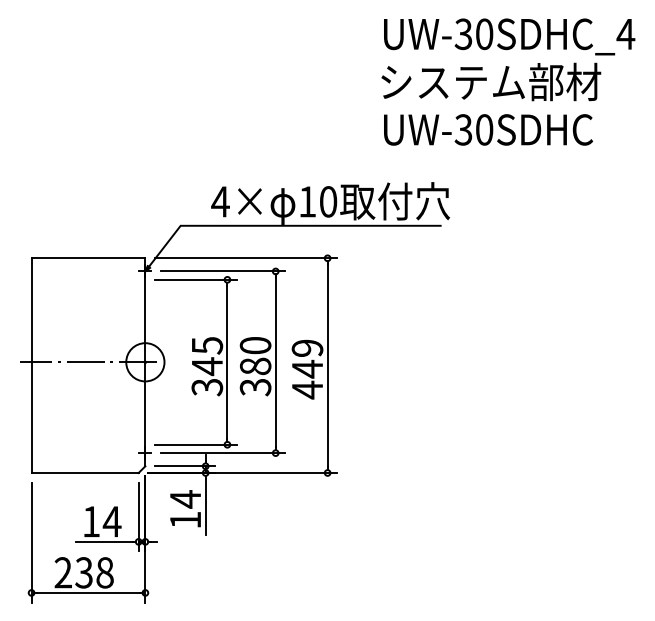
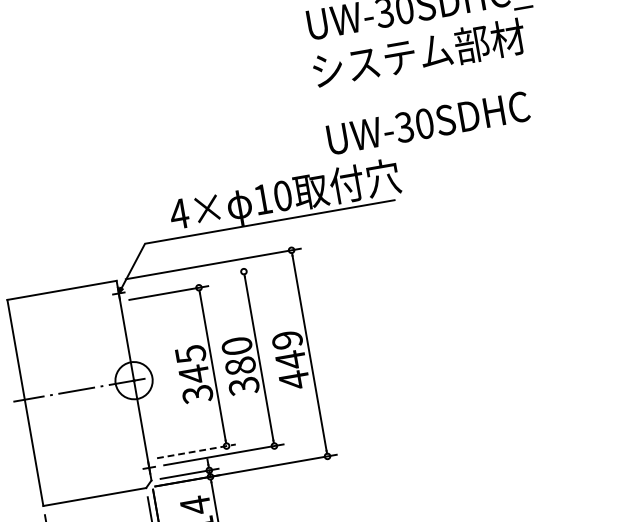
text: (488, 129) -> (428, 122), moved
line: (222, 271) -> (192, 280), removed
line: (196, 444) -> (196, 451), solid -> dashed

